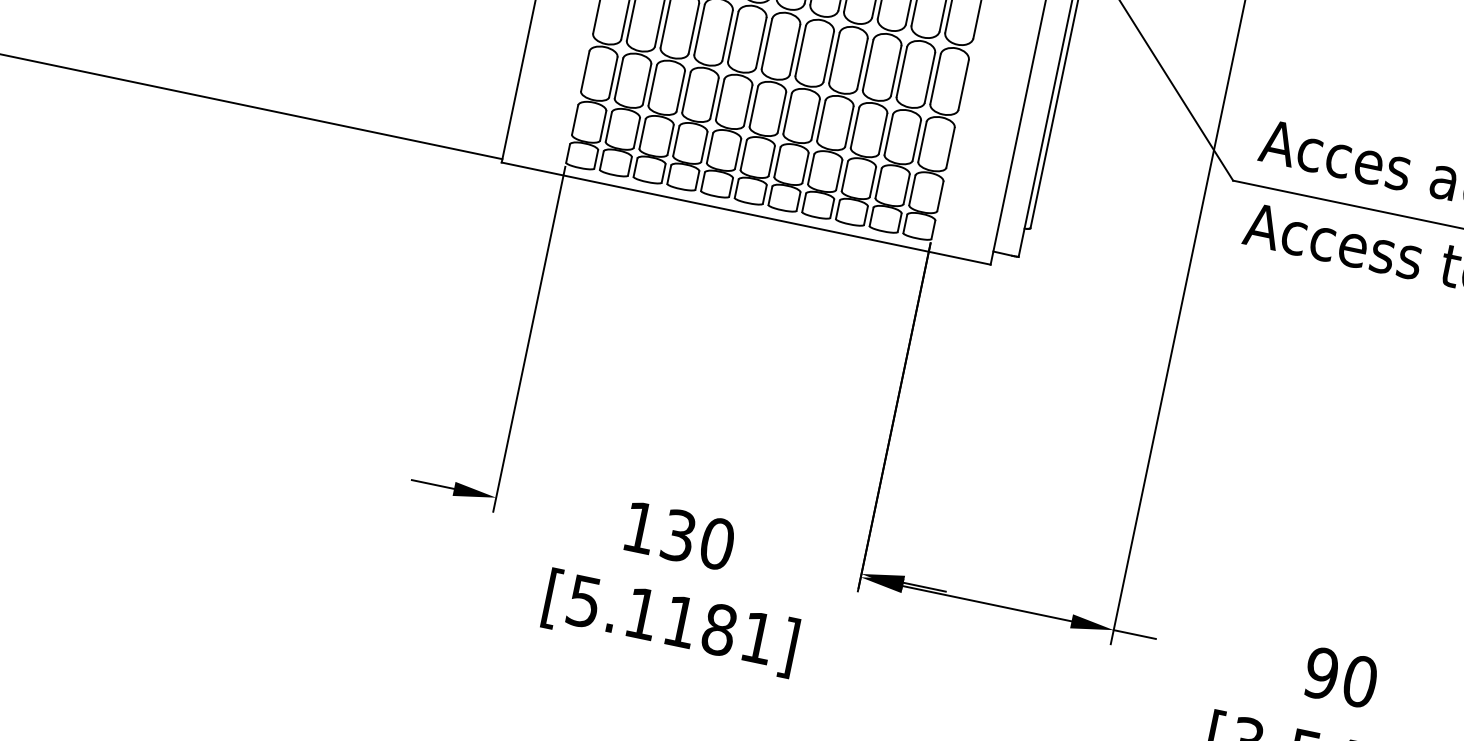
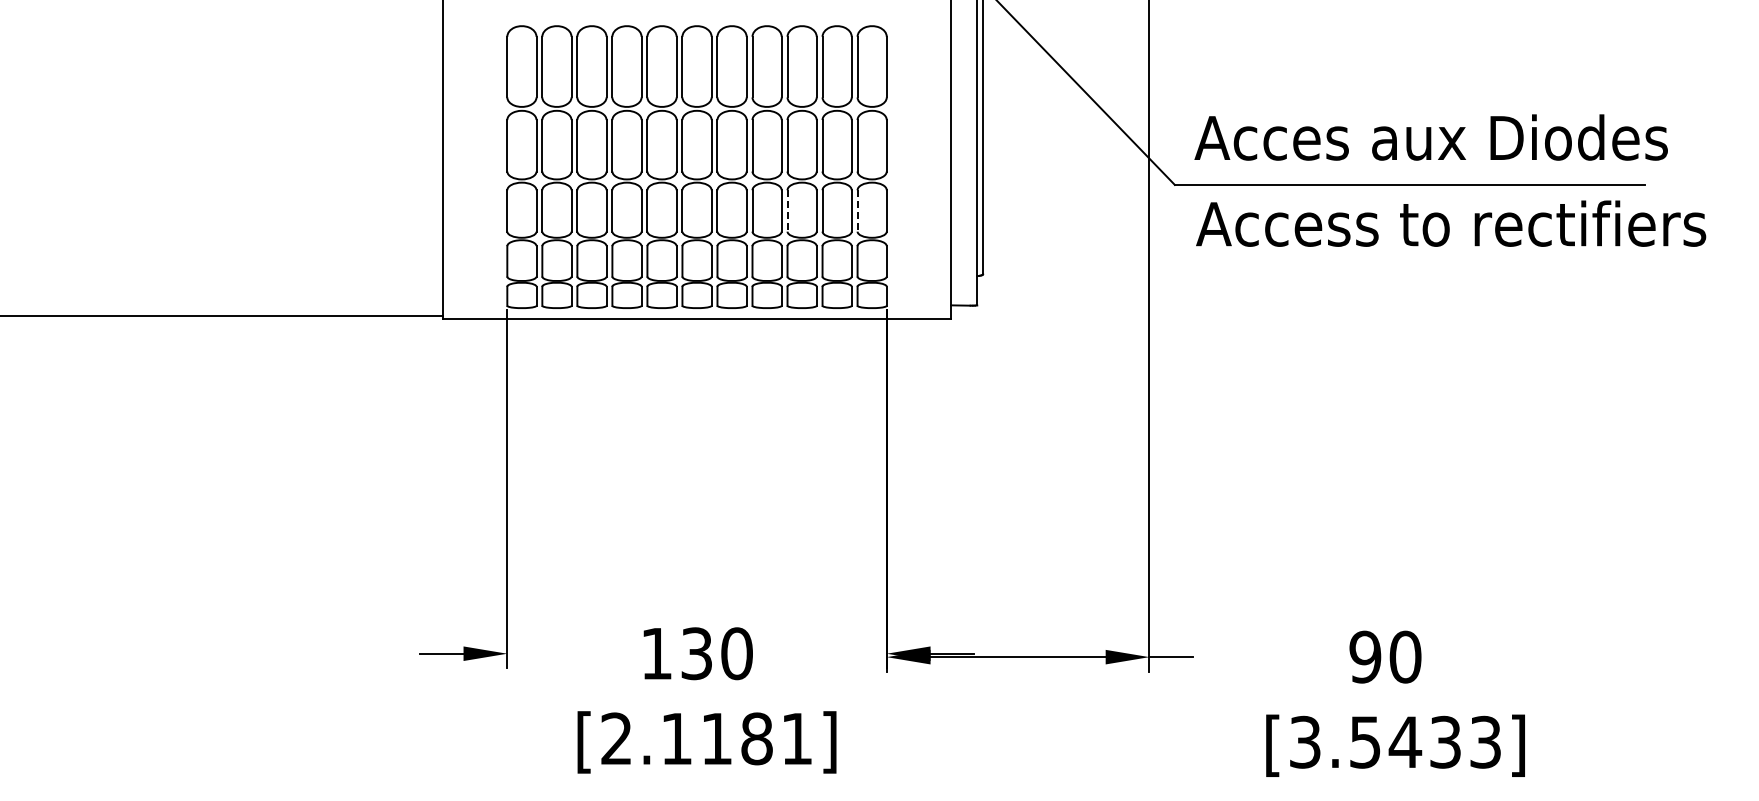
line: (855, 127) -> (787, 210), solid -> dashed
line: (922, 141) -> (857, 210), solid -> dashed
text: (584, 601) -> (616, 738), [5.1181] -> [2.1181]

